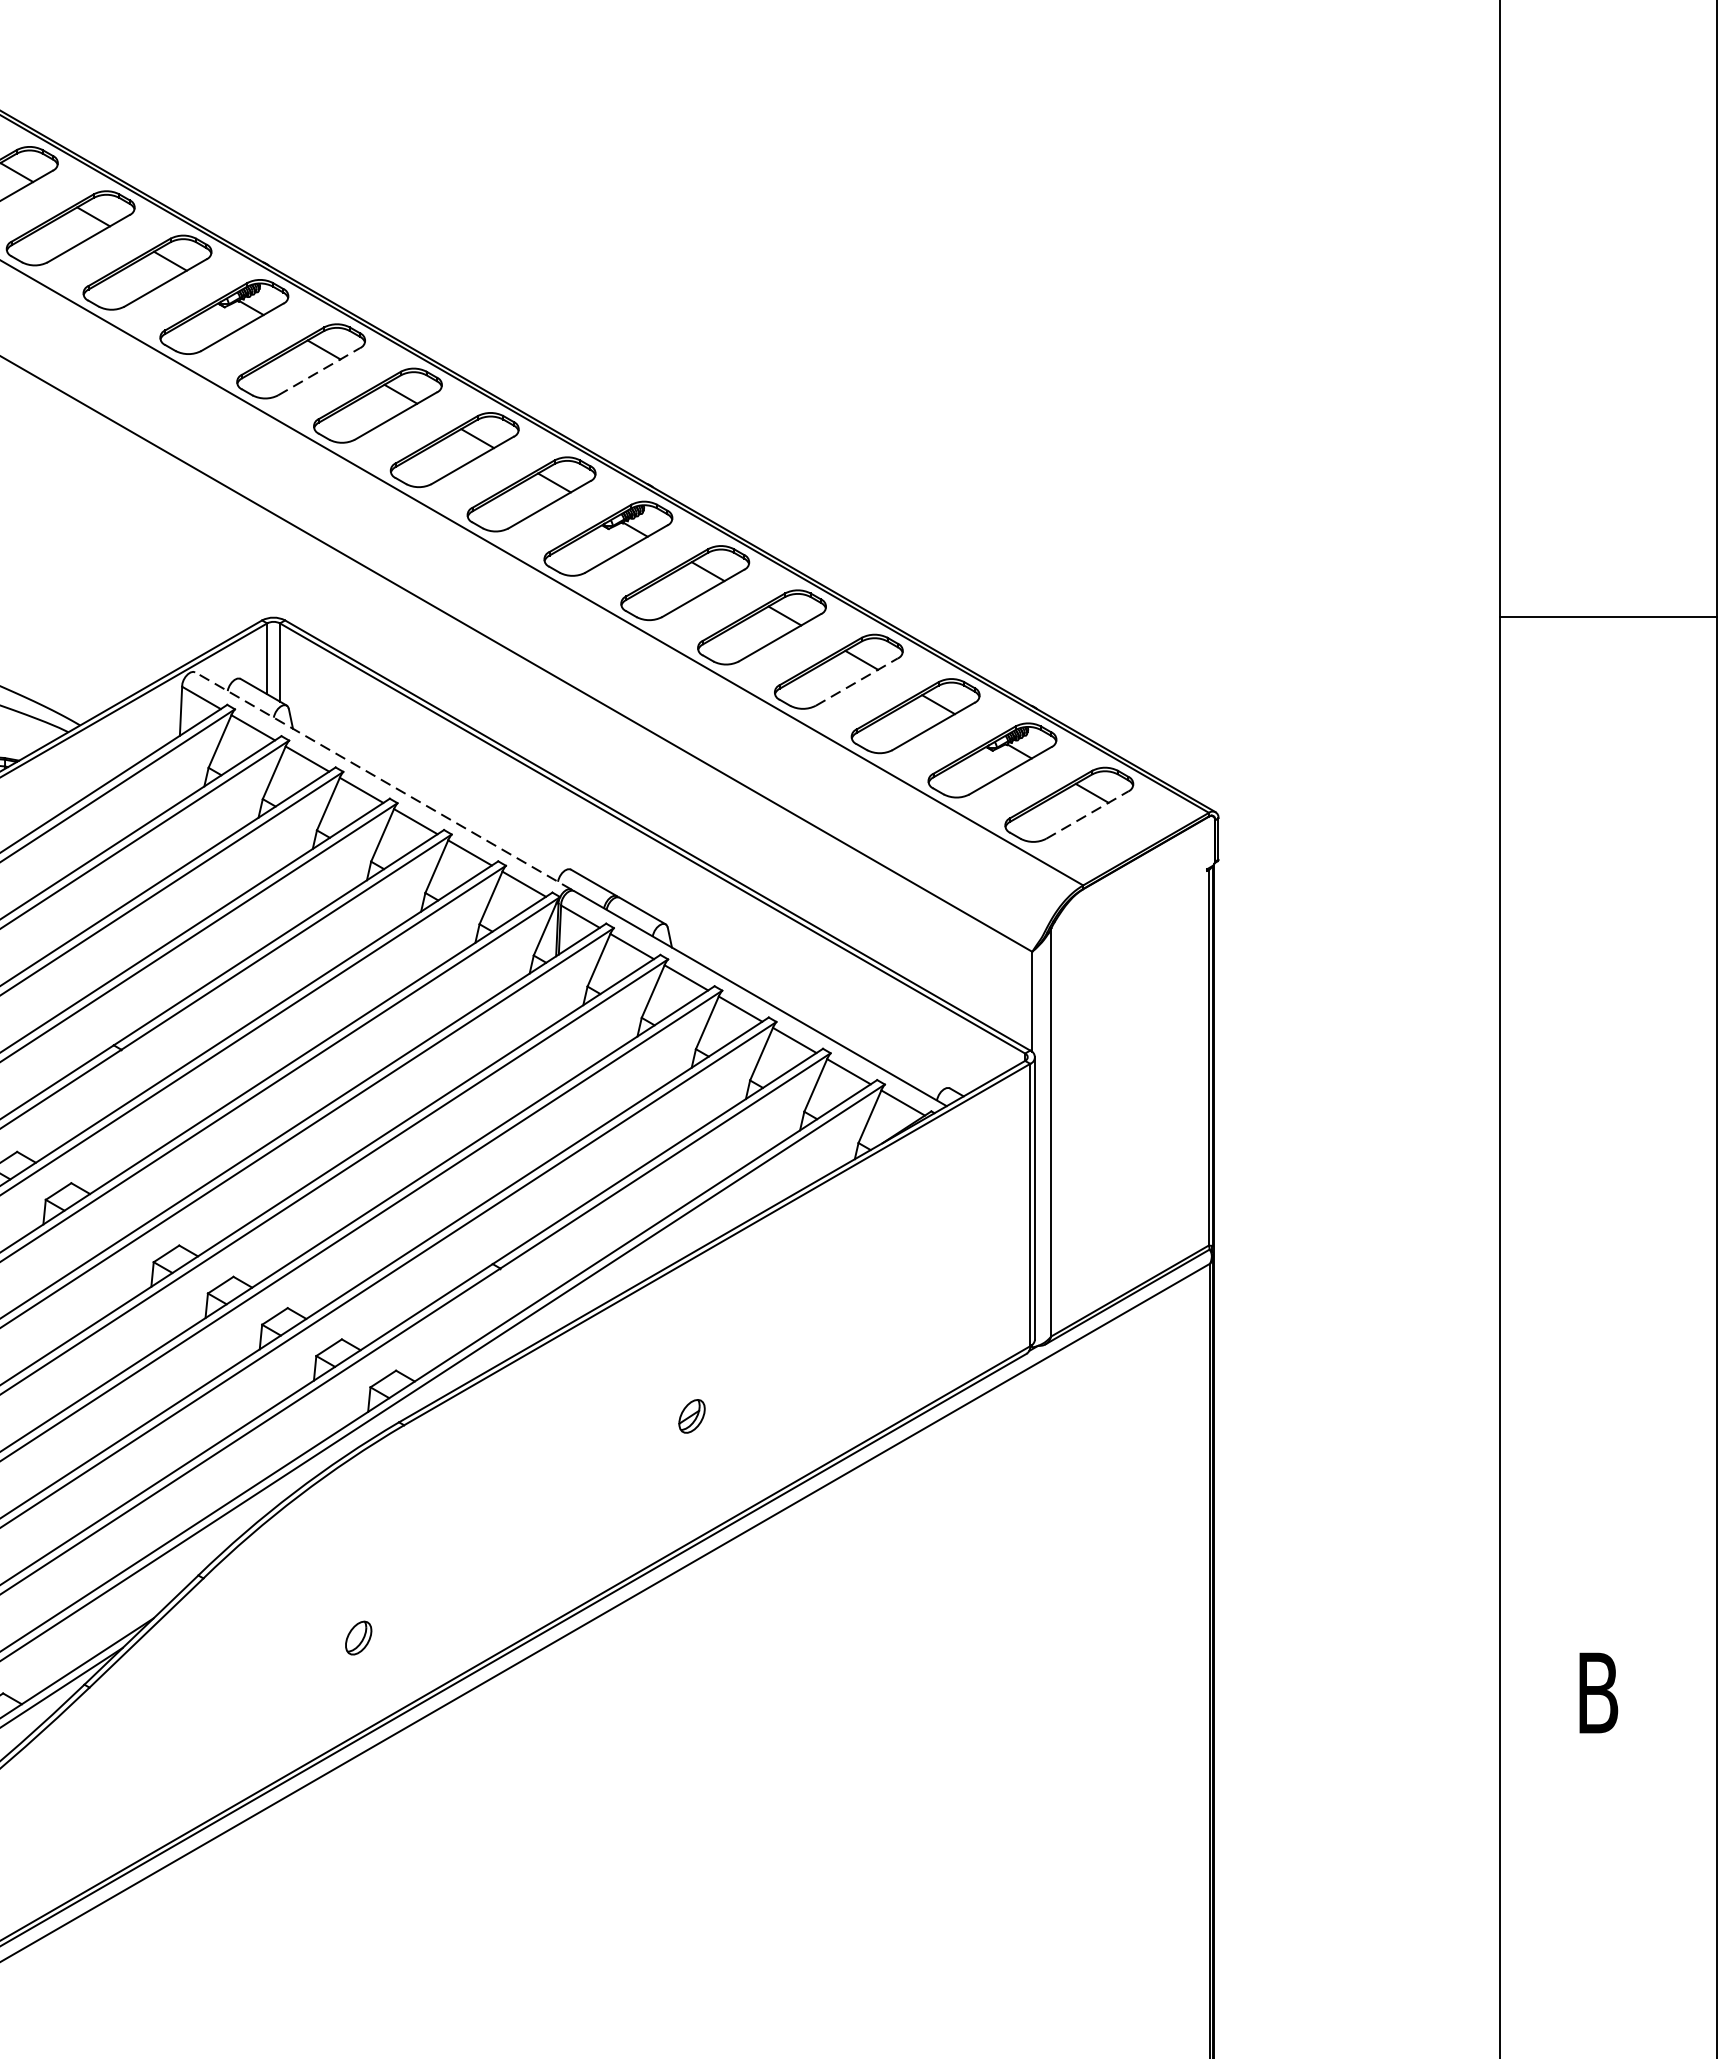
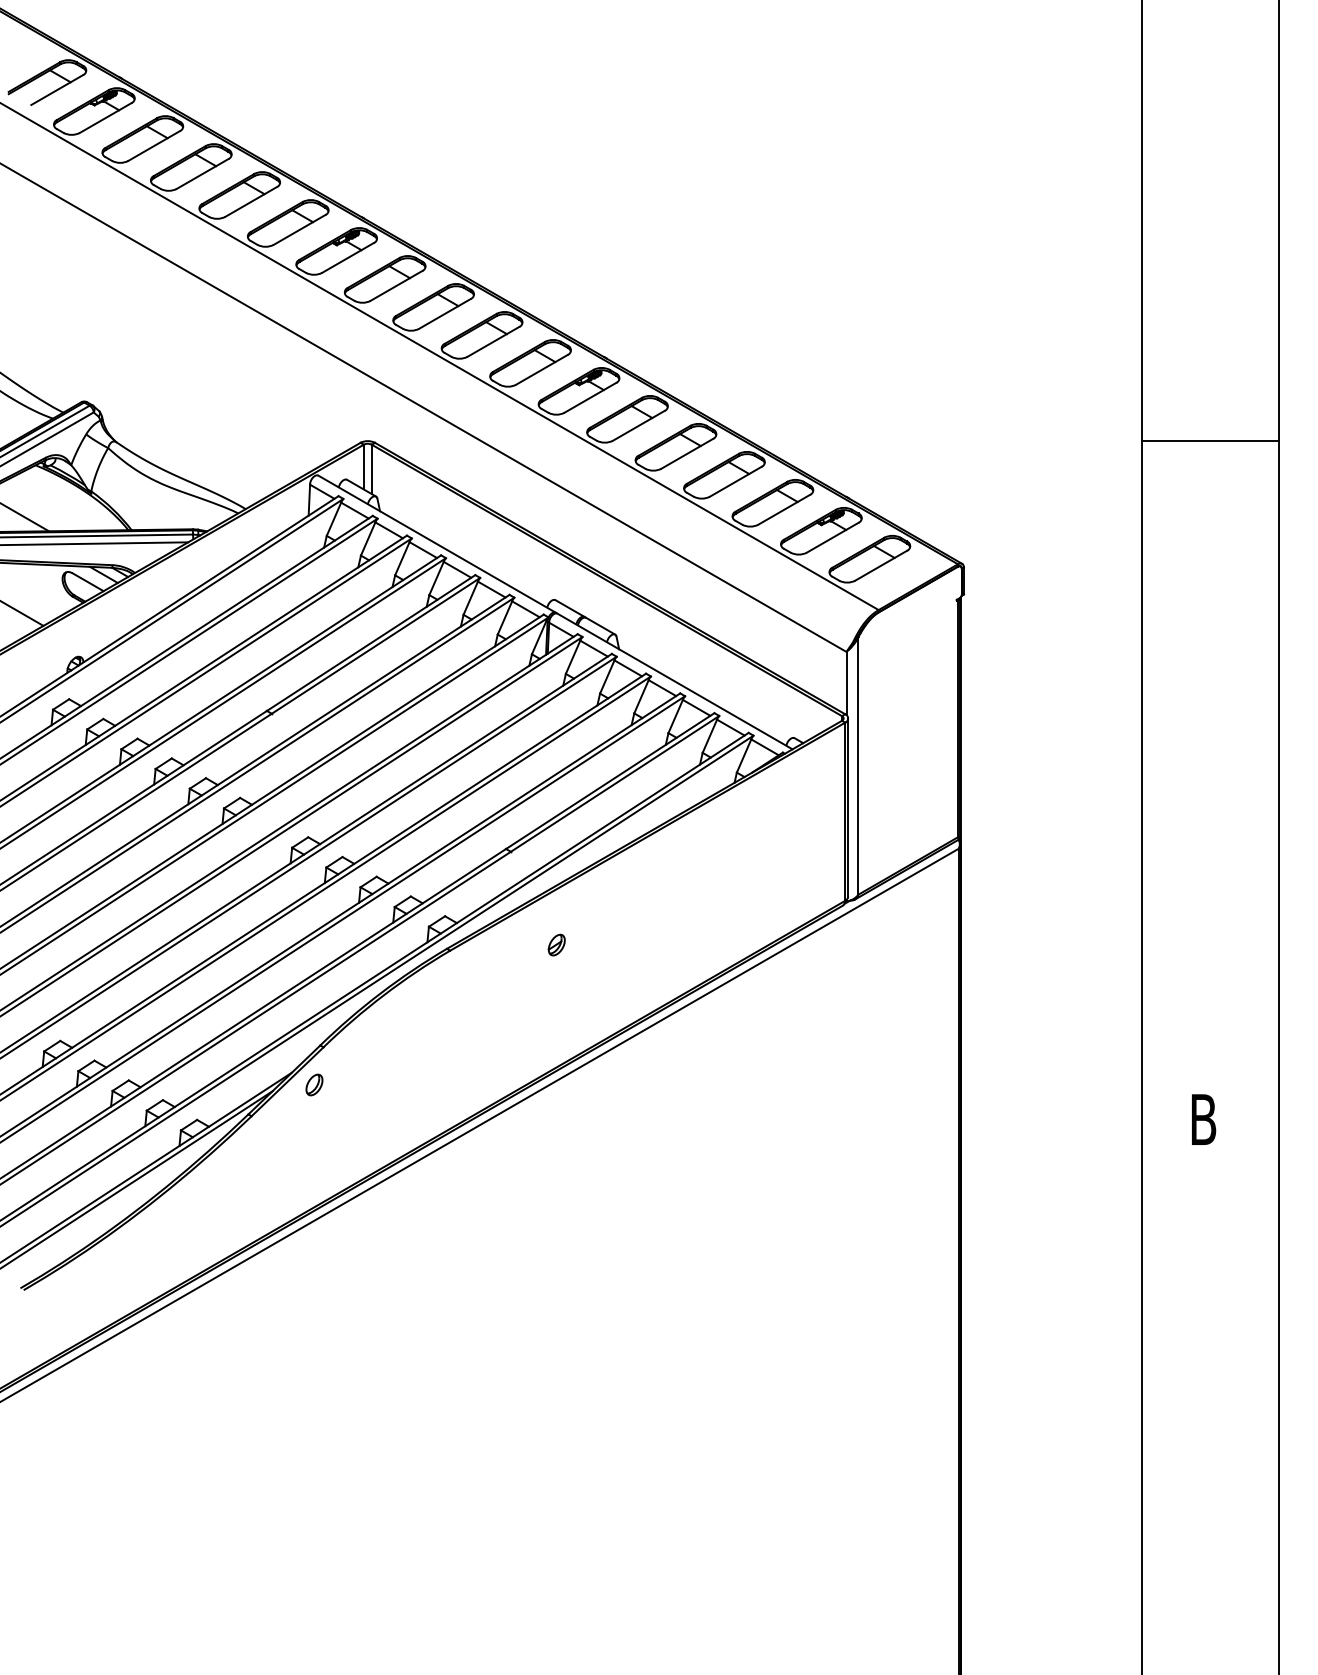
line: (319, 371) -> (396, 285), dashed -> solid
line: (856, 681) -> (735, 481), dashed -> solid
line: (382, 779) -> (436, 543), dashed -> solid
line: (1087, 814) -> (881, 565), dashed -> solid
part: (691, 1415) -> (556, 944), moved
part: (358, 1637) -> (314, 1084), moved

